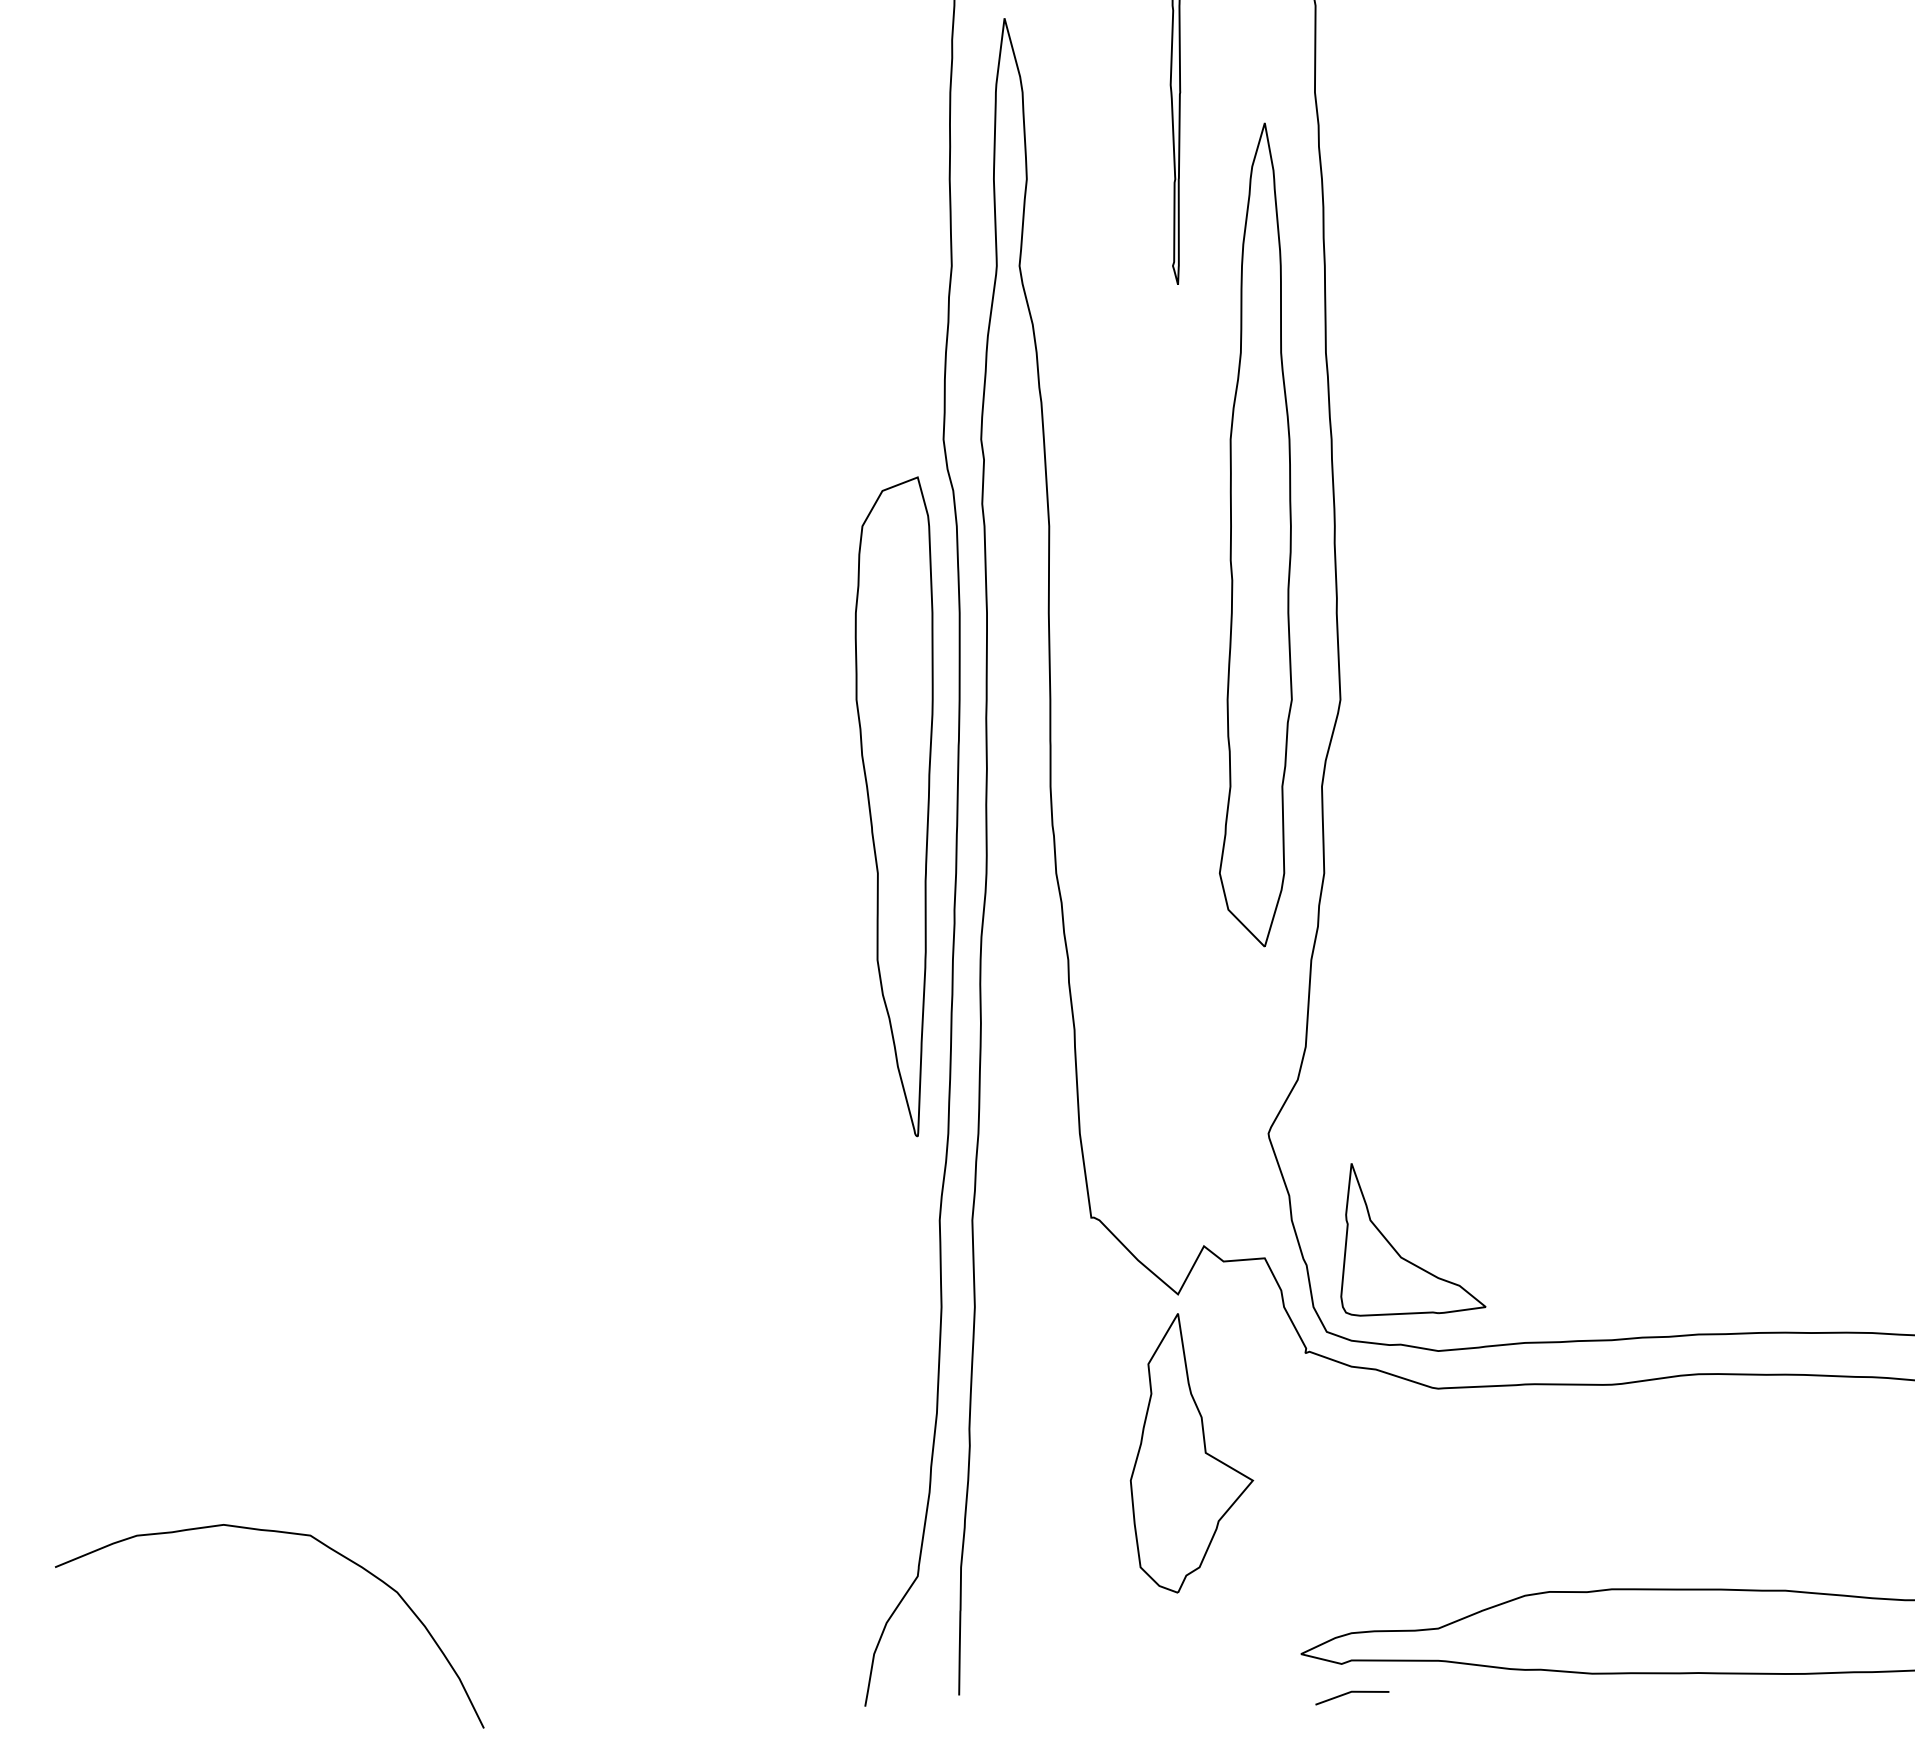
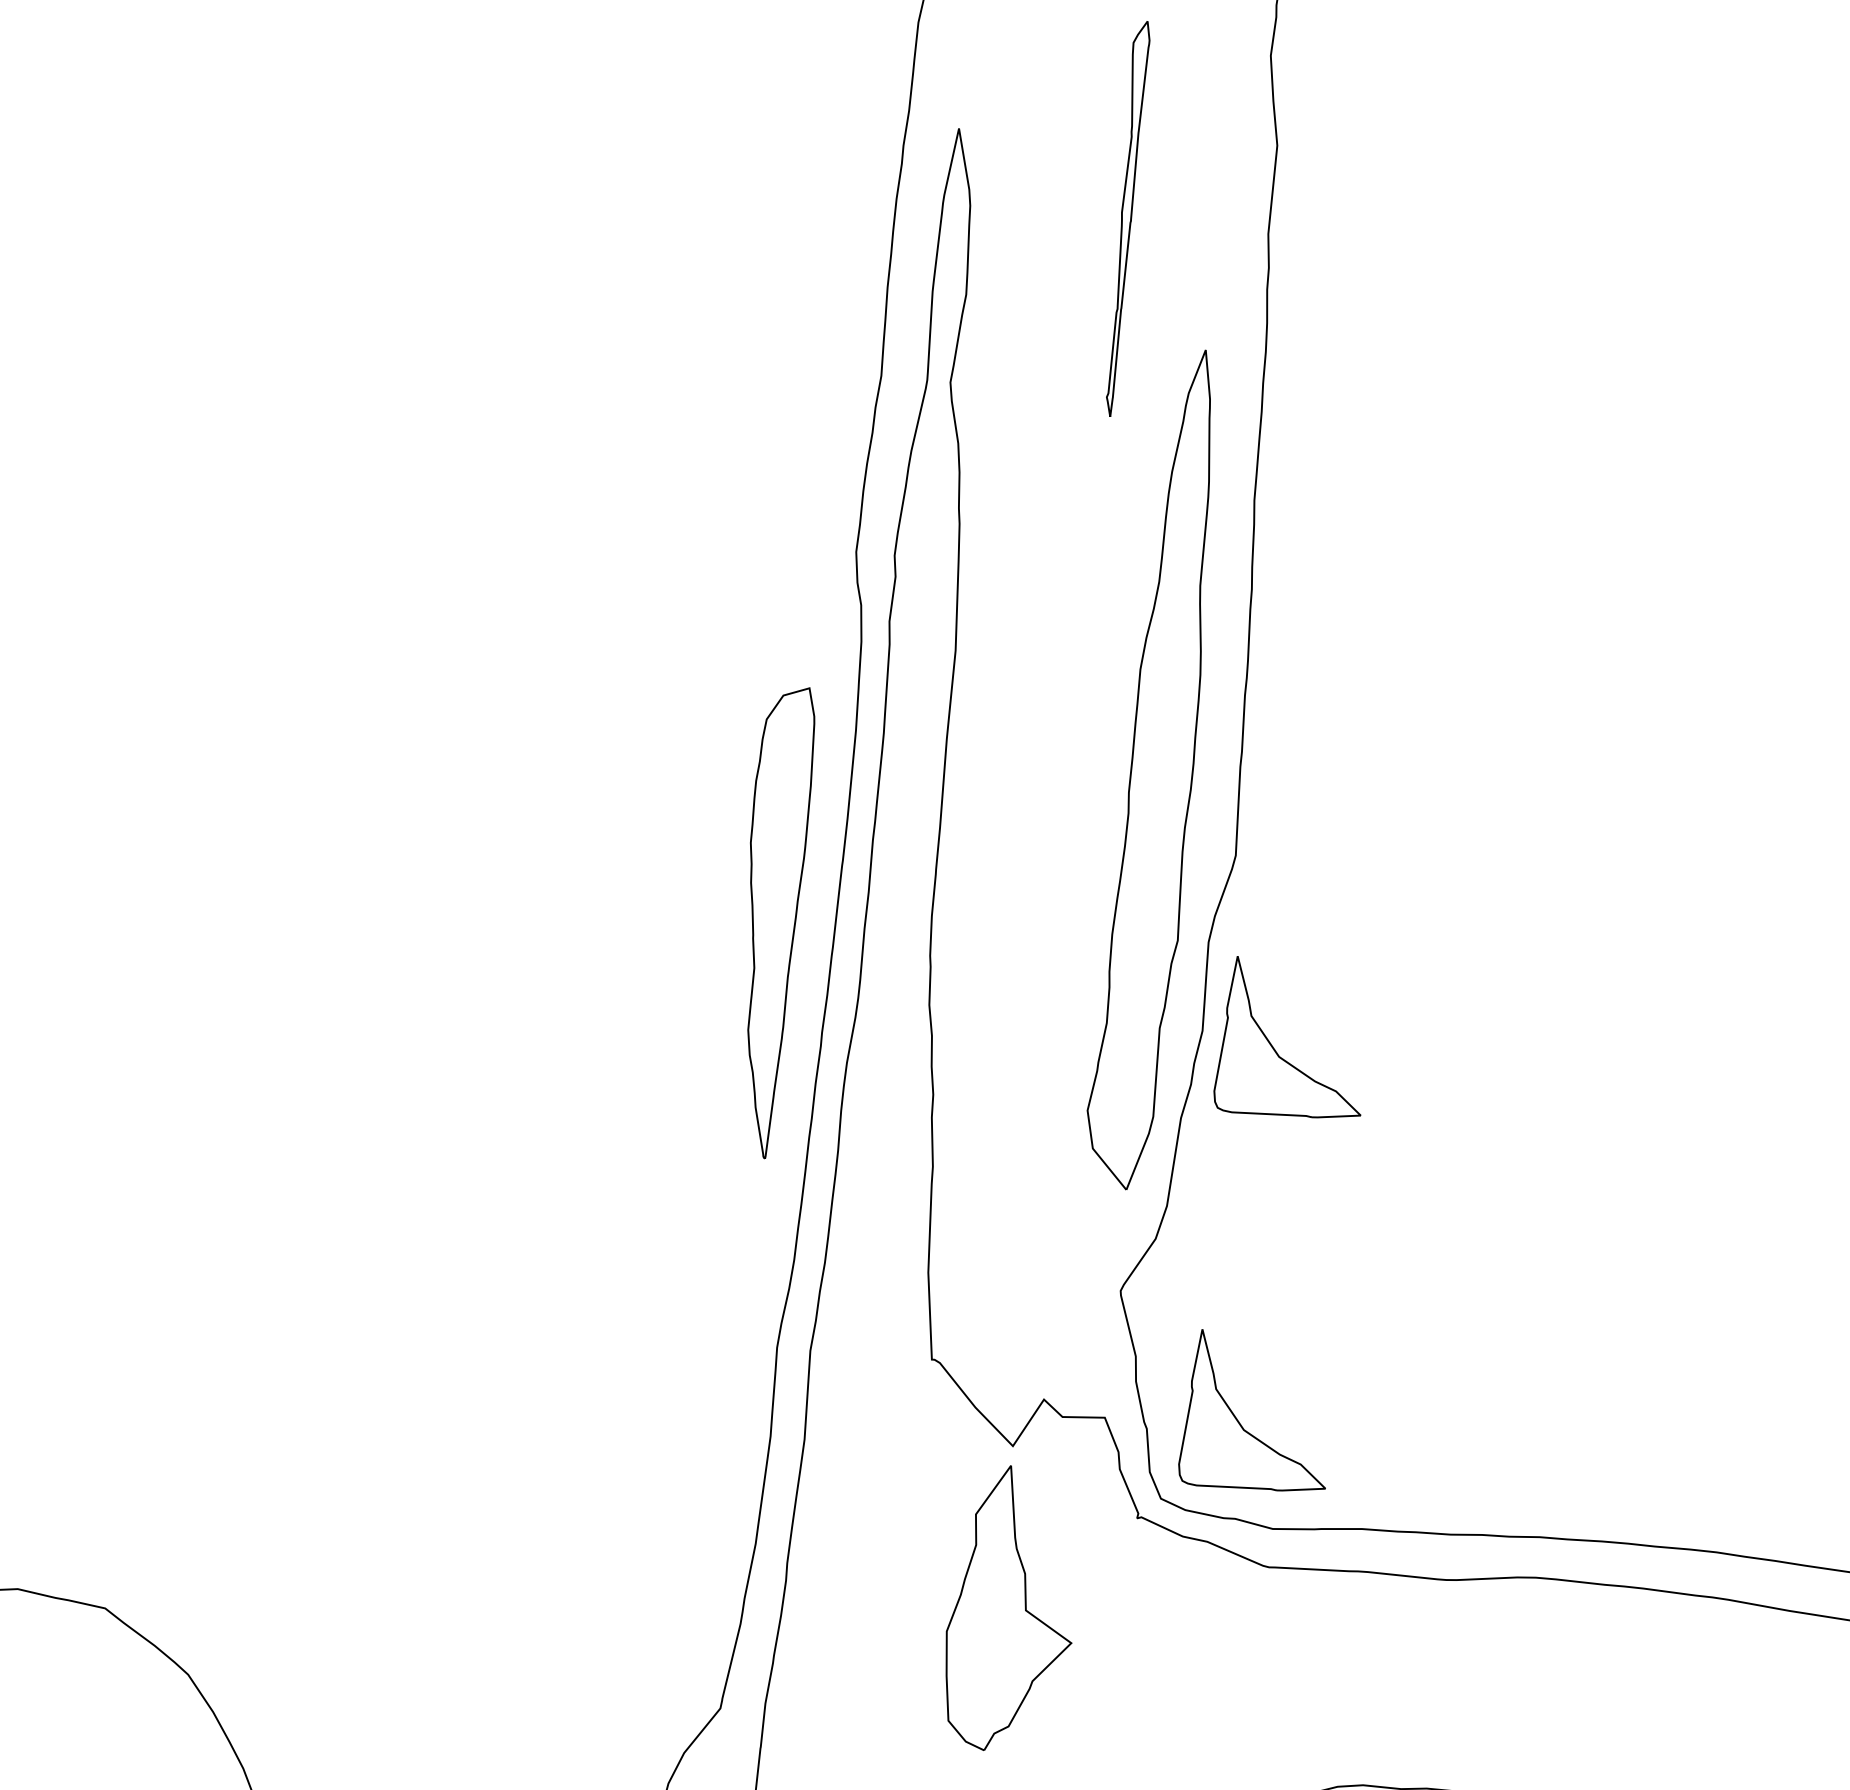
part: (1255, 534) -> (1156, 768), moved
part: (893, 806) -> (769, 921), size x0.7
part: (1399, 887) -> (1277, 1052), added

